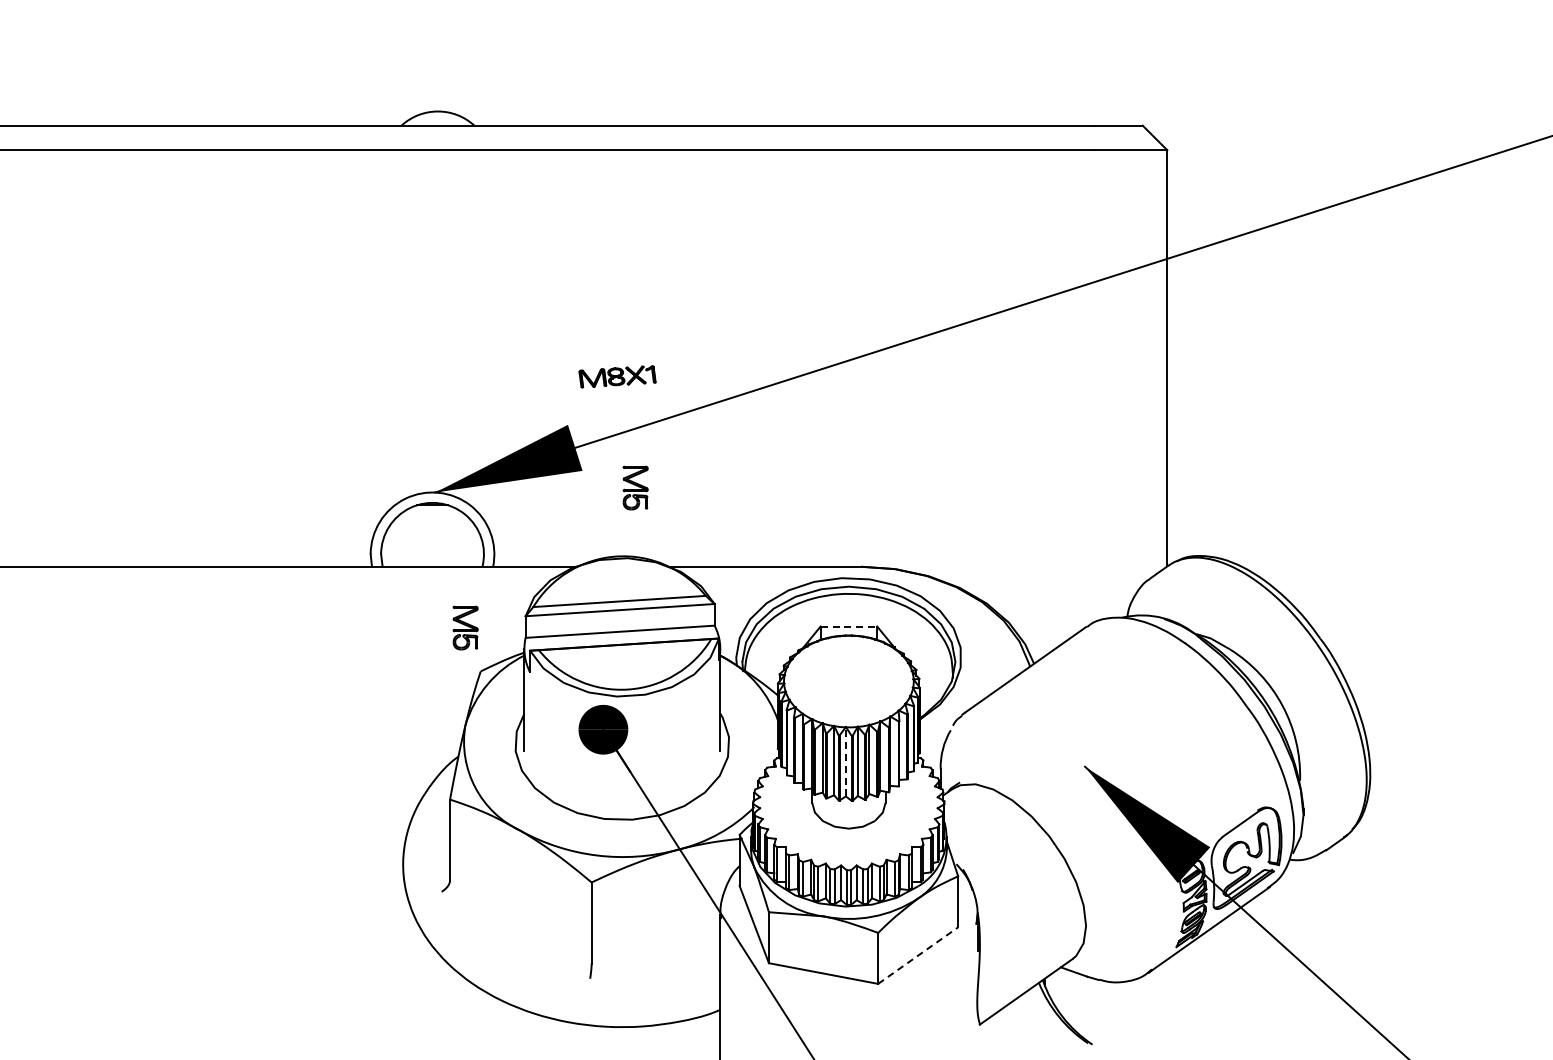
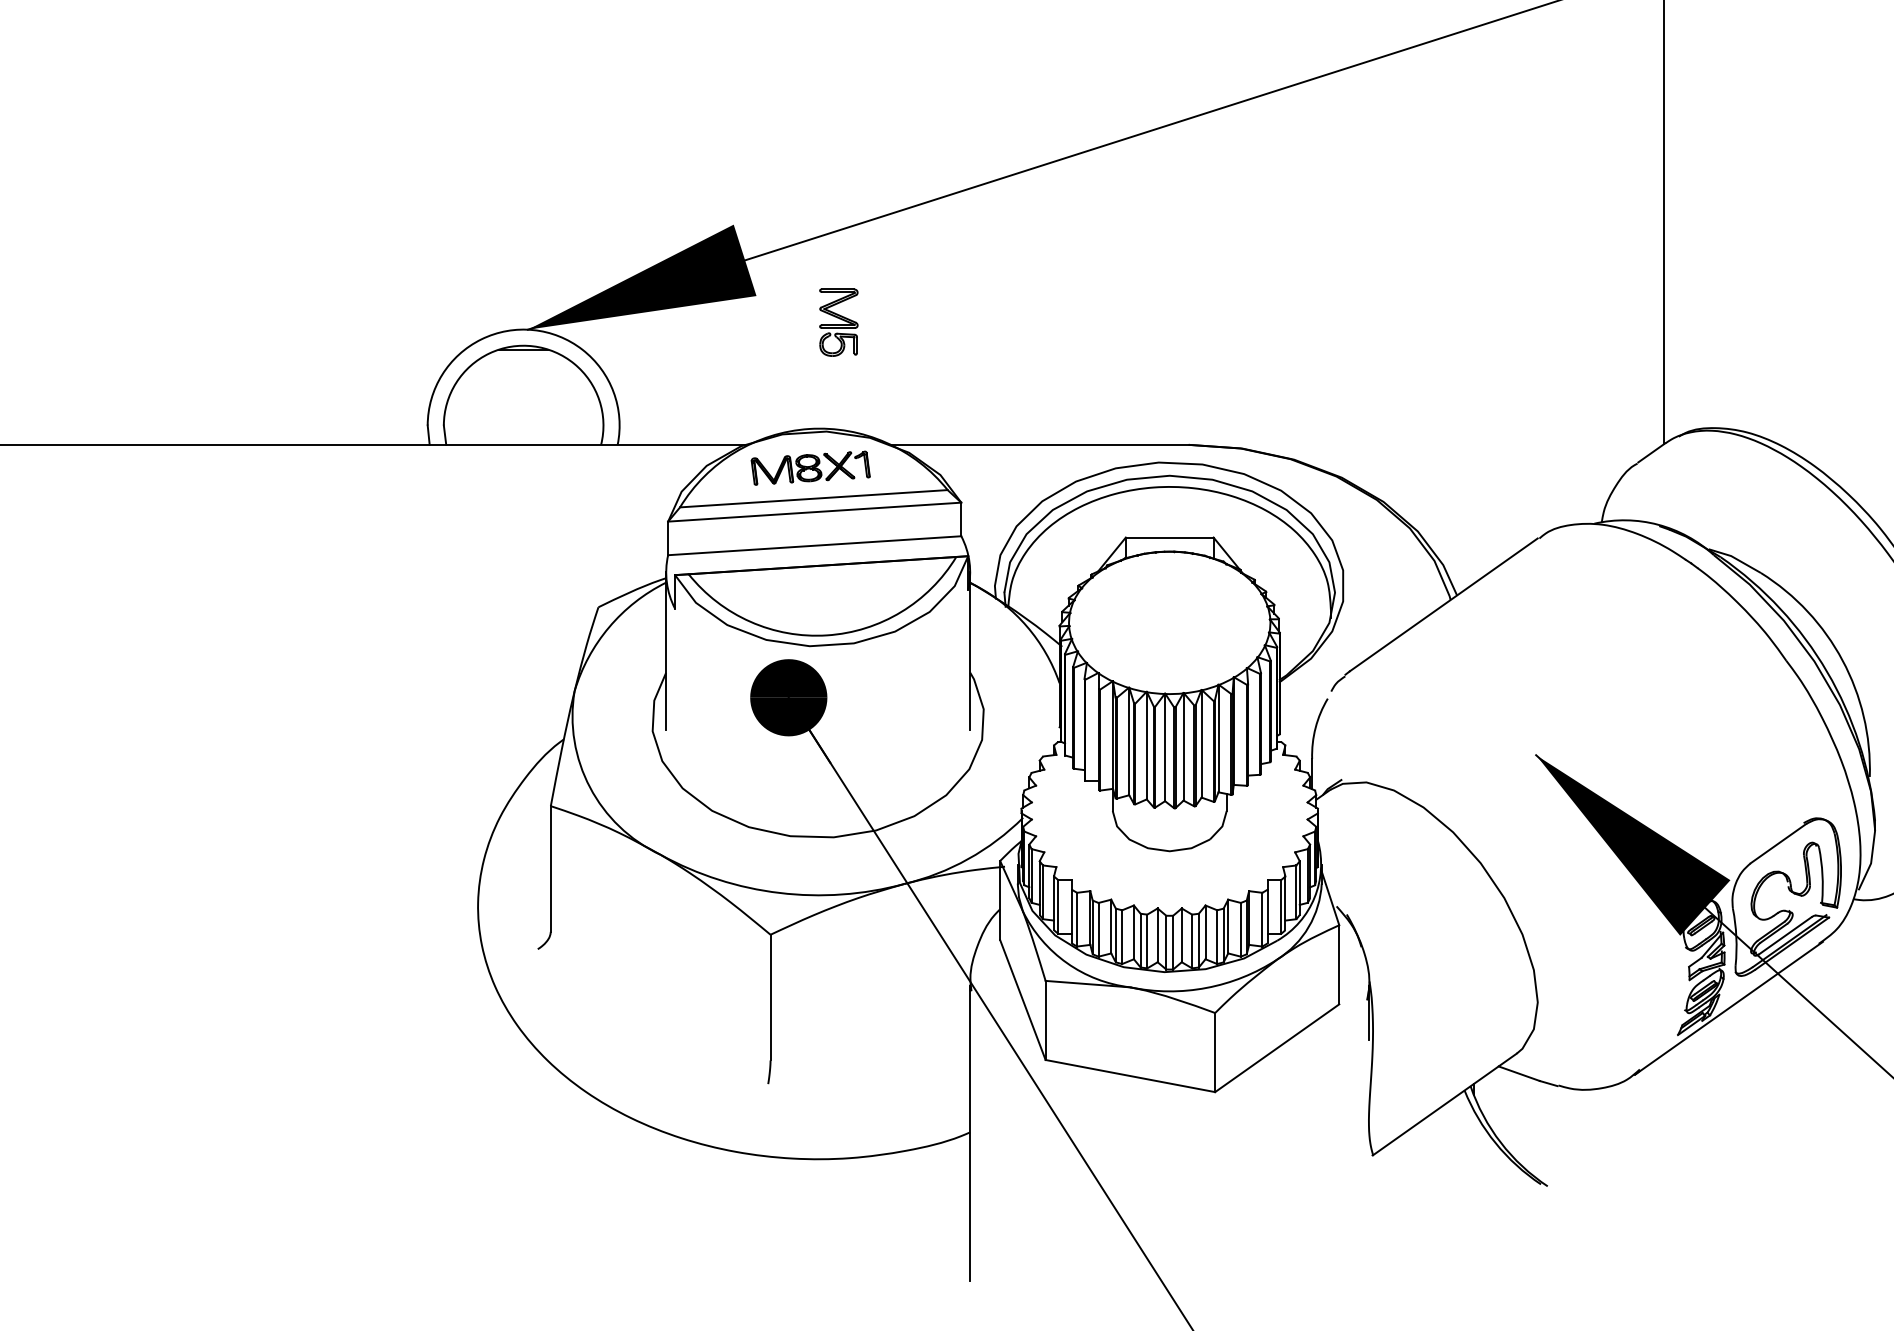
part: (617, 376) -> (810, 467), moved
line: (849, 626) -> (1170, 537), dashed -> solid
part: (465, 627) -> (574, 539), removed
line: (845, 761) -> (1164, 747), dashed -> solid
line: (918, 955) -> (1277, 1048), dashed -> solid

